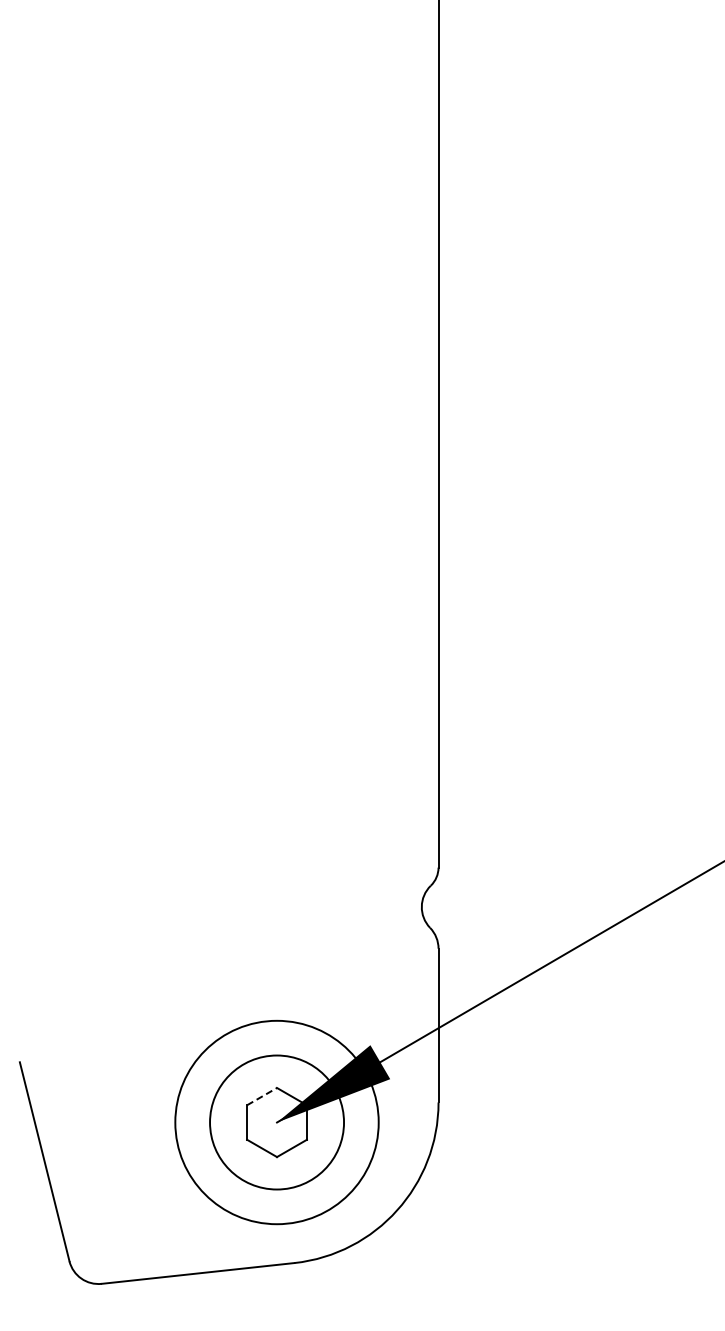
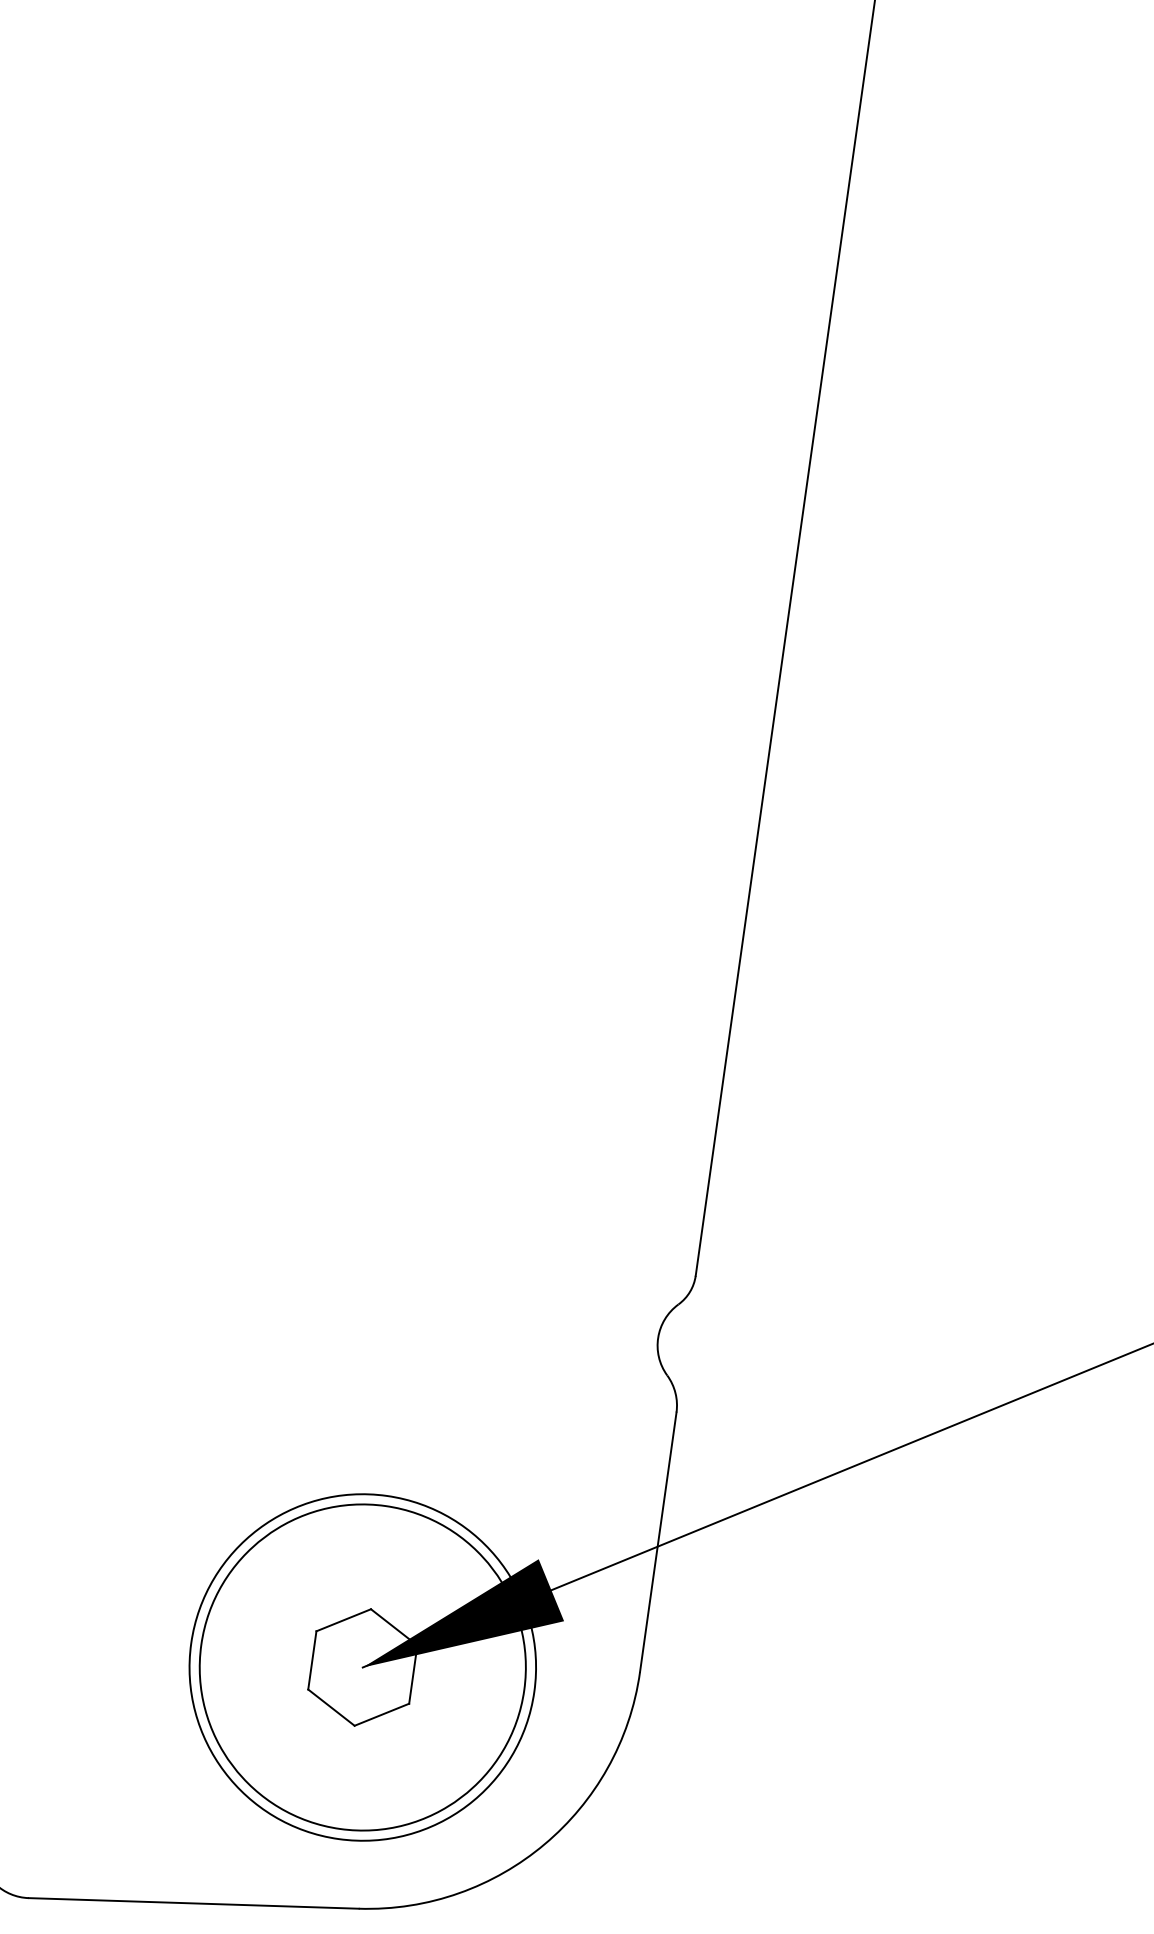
line: (262, 1096) -> (344, 1620), dashed -> solid
circle: (276, 1122) -> (361, 1667), size x1.43

